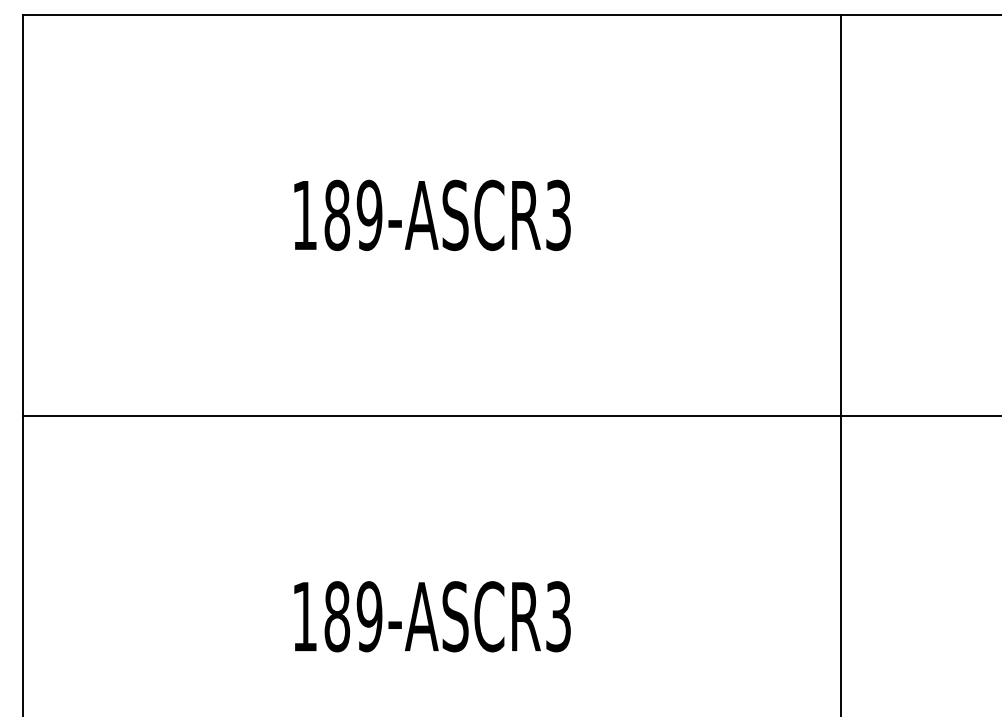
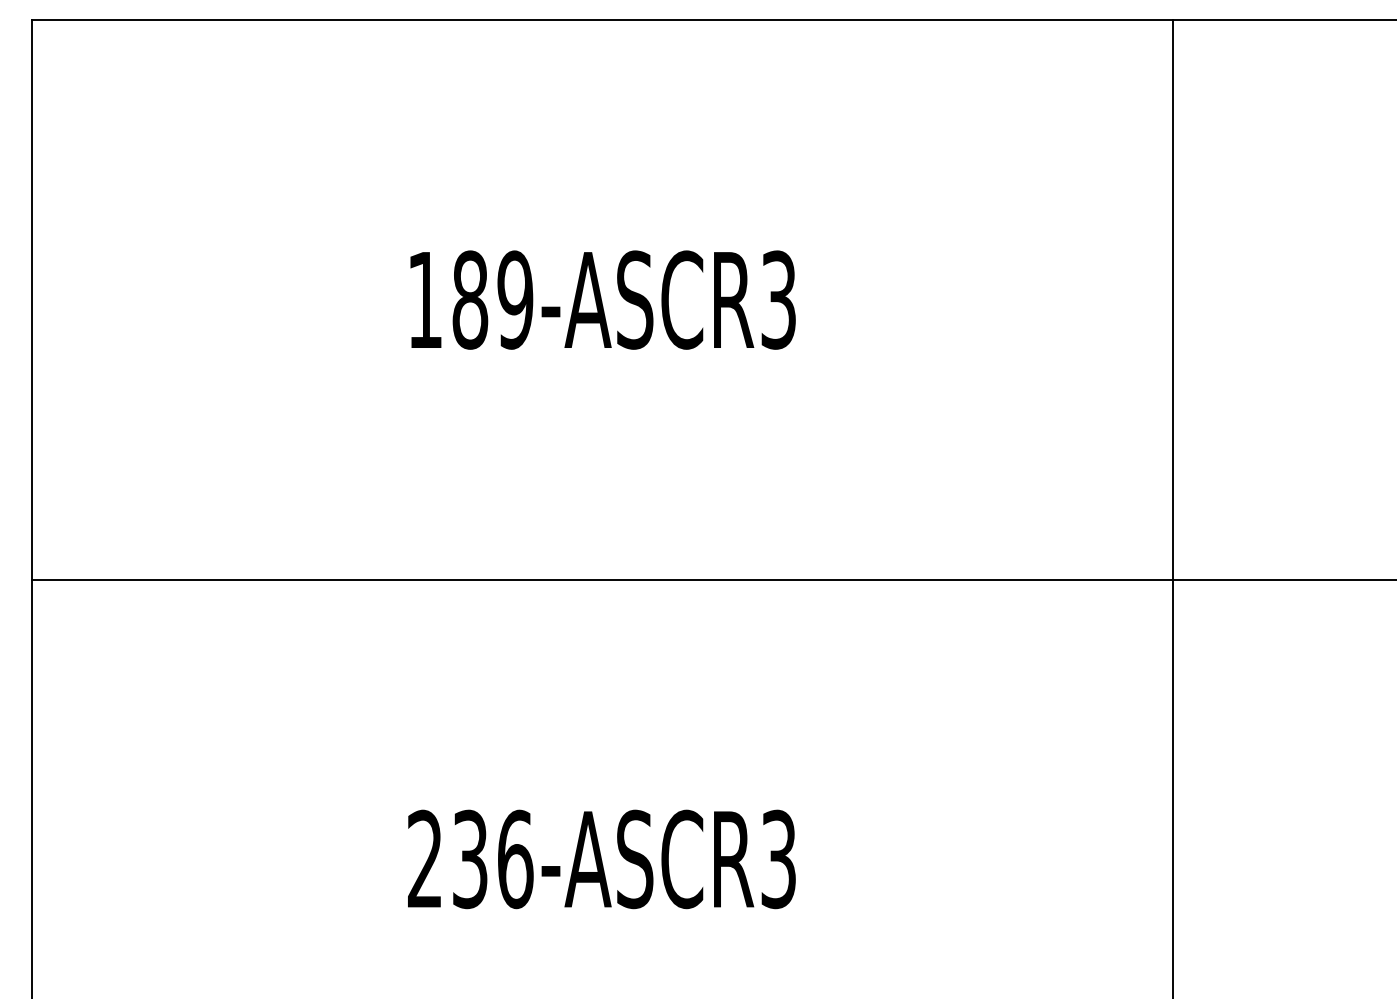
text: (337, 616) -> (470, 859), 189-ASCR3 -> 236-ASCR3

